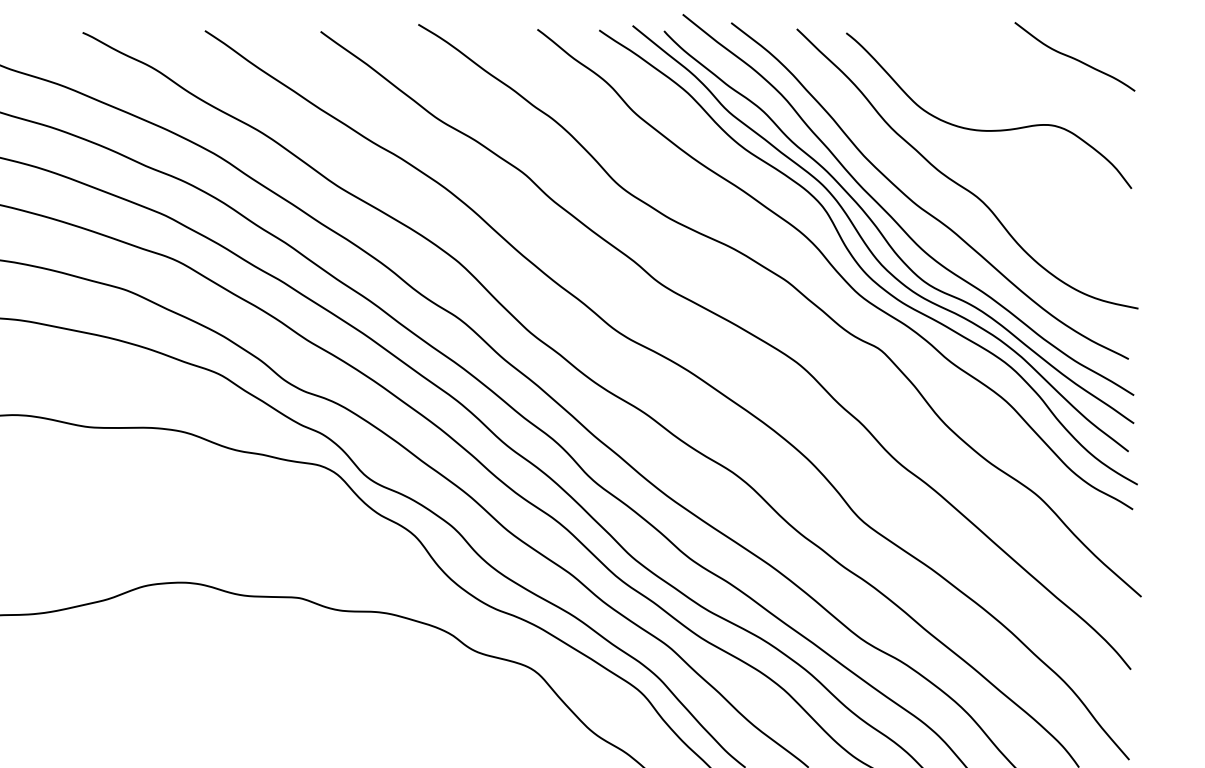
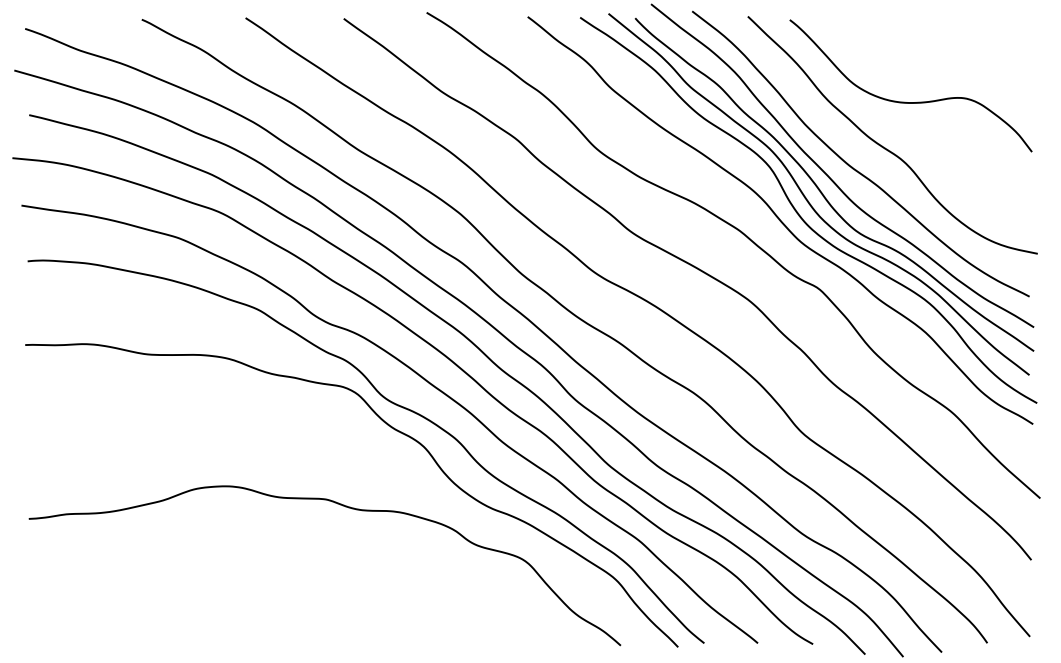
curve: (1074, 57) -> (983, 40), removed

